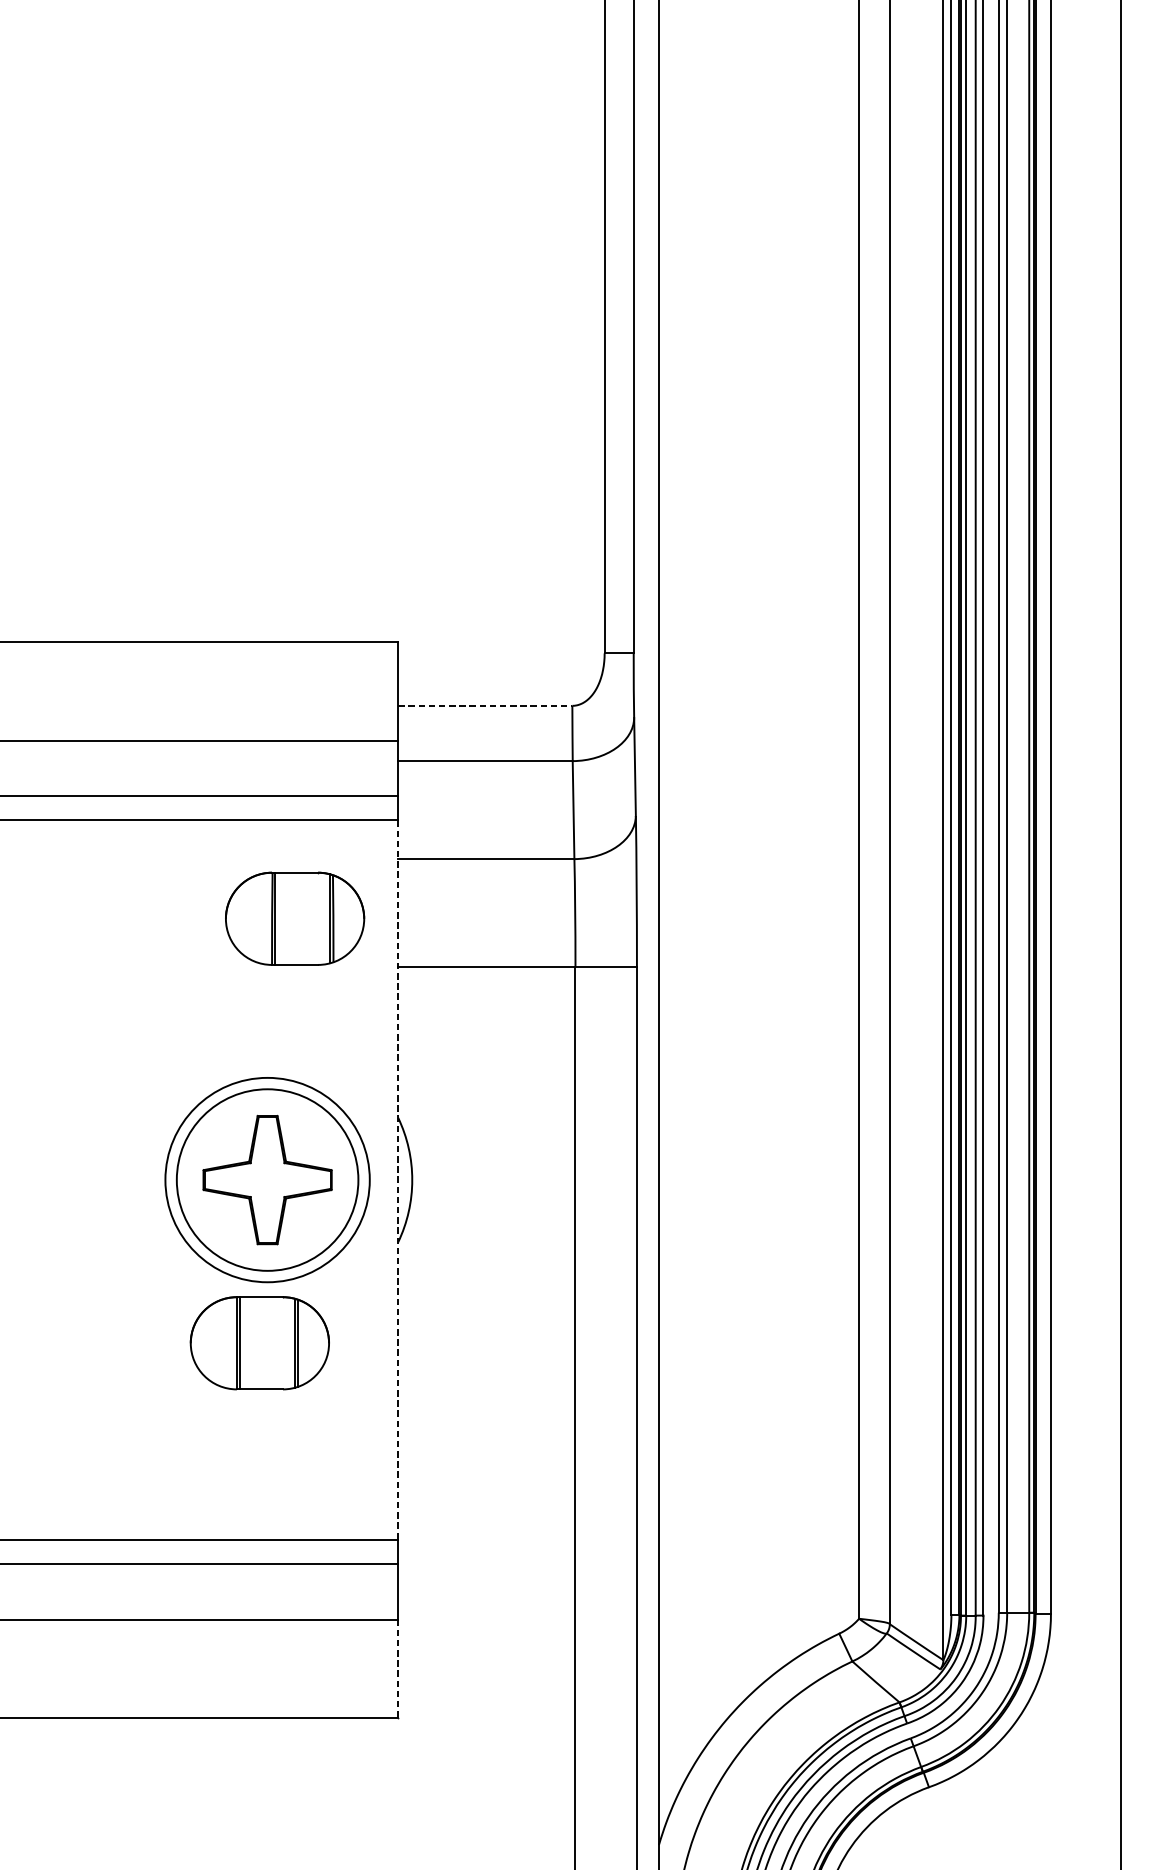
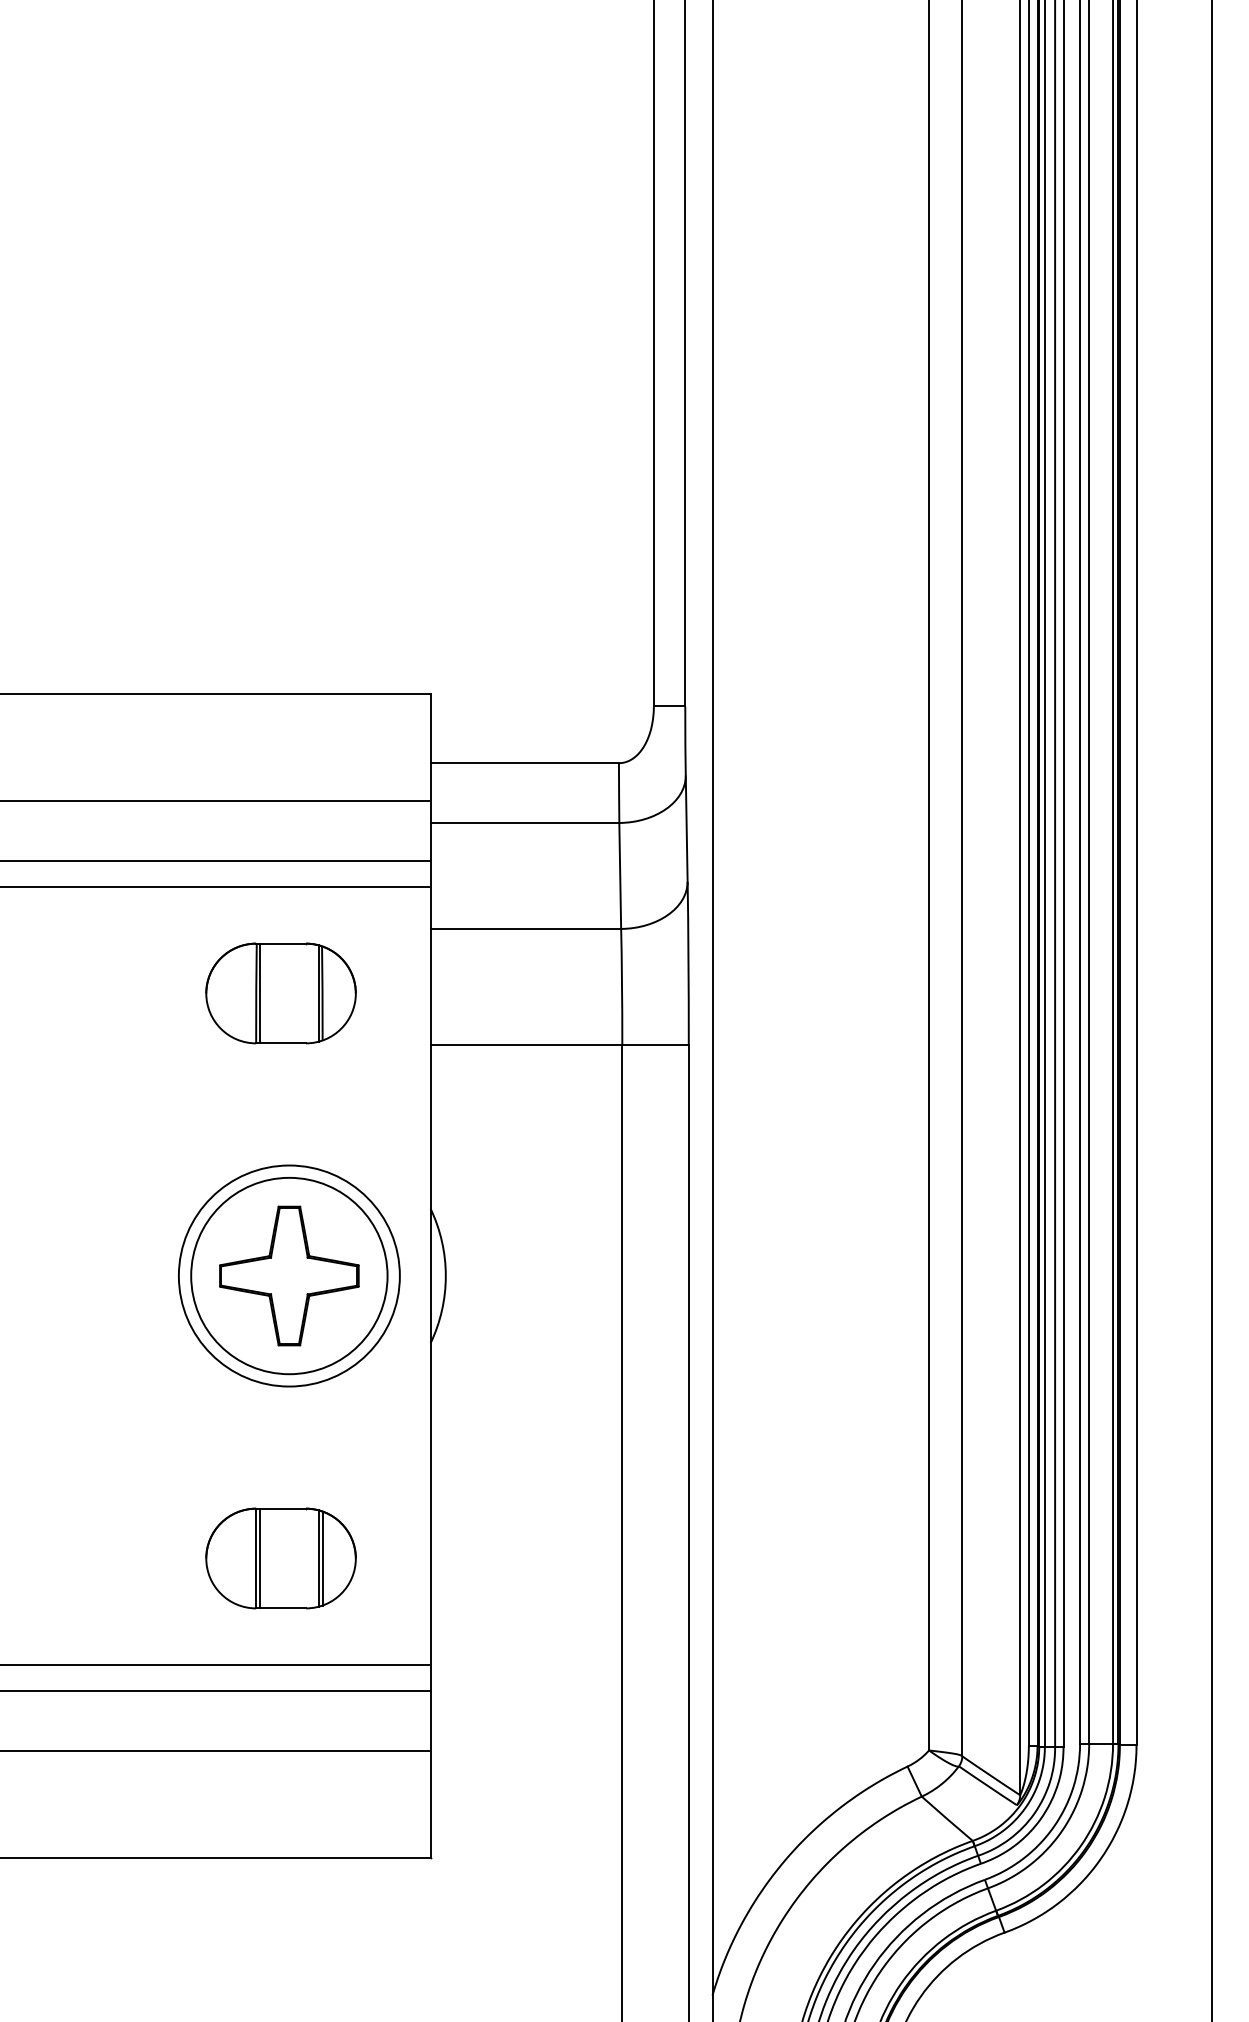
line: (485, 706) -> (525, 763), dashed -> solid
part: (294, 918) -> (280, 993), moved
line: (398, 1180) -> (430, 1276), dashed -> solid
part: (259, 1343) -> (280, 1558), moved
line: (398, 1668) -> (430, 1804), dashed -> solid

